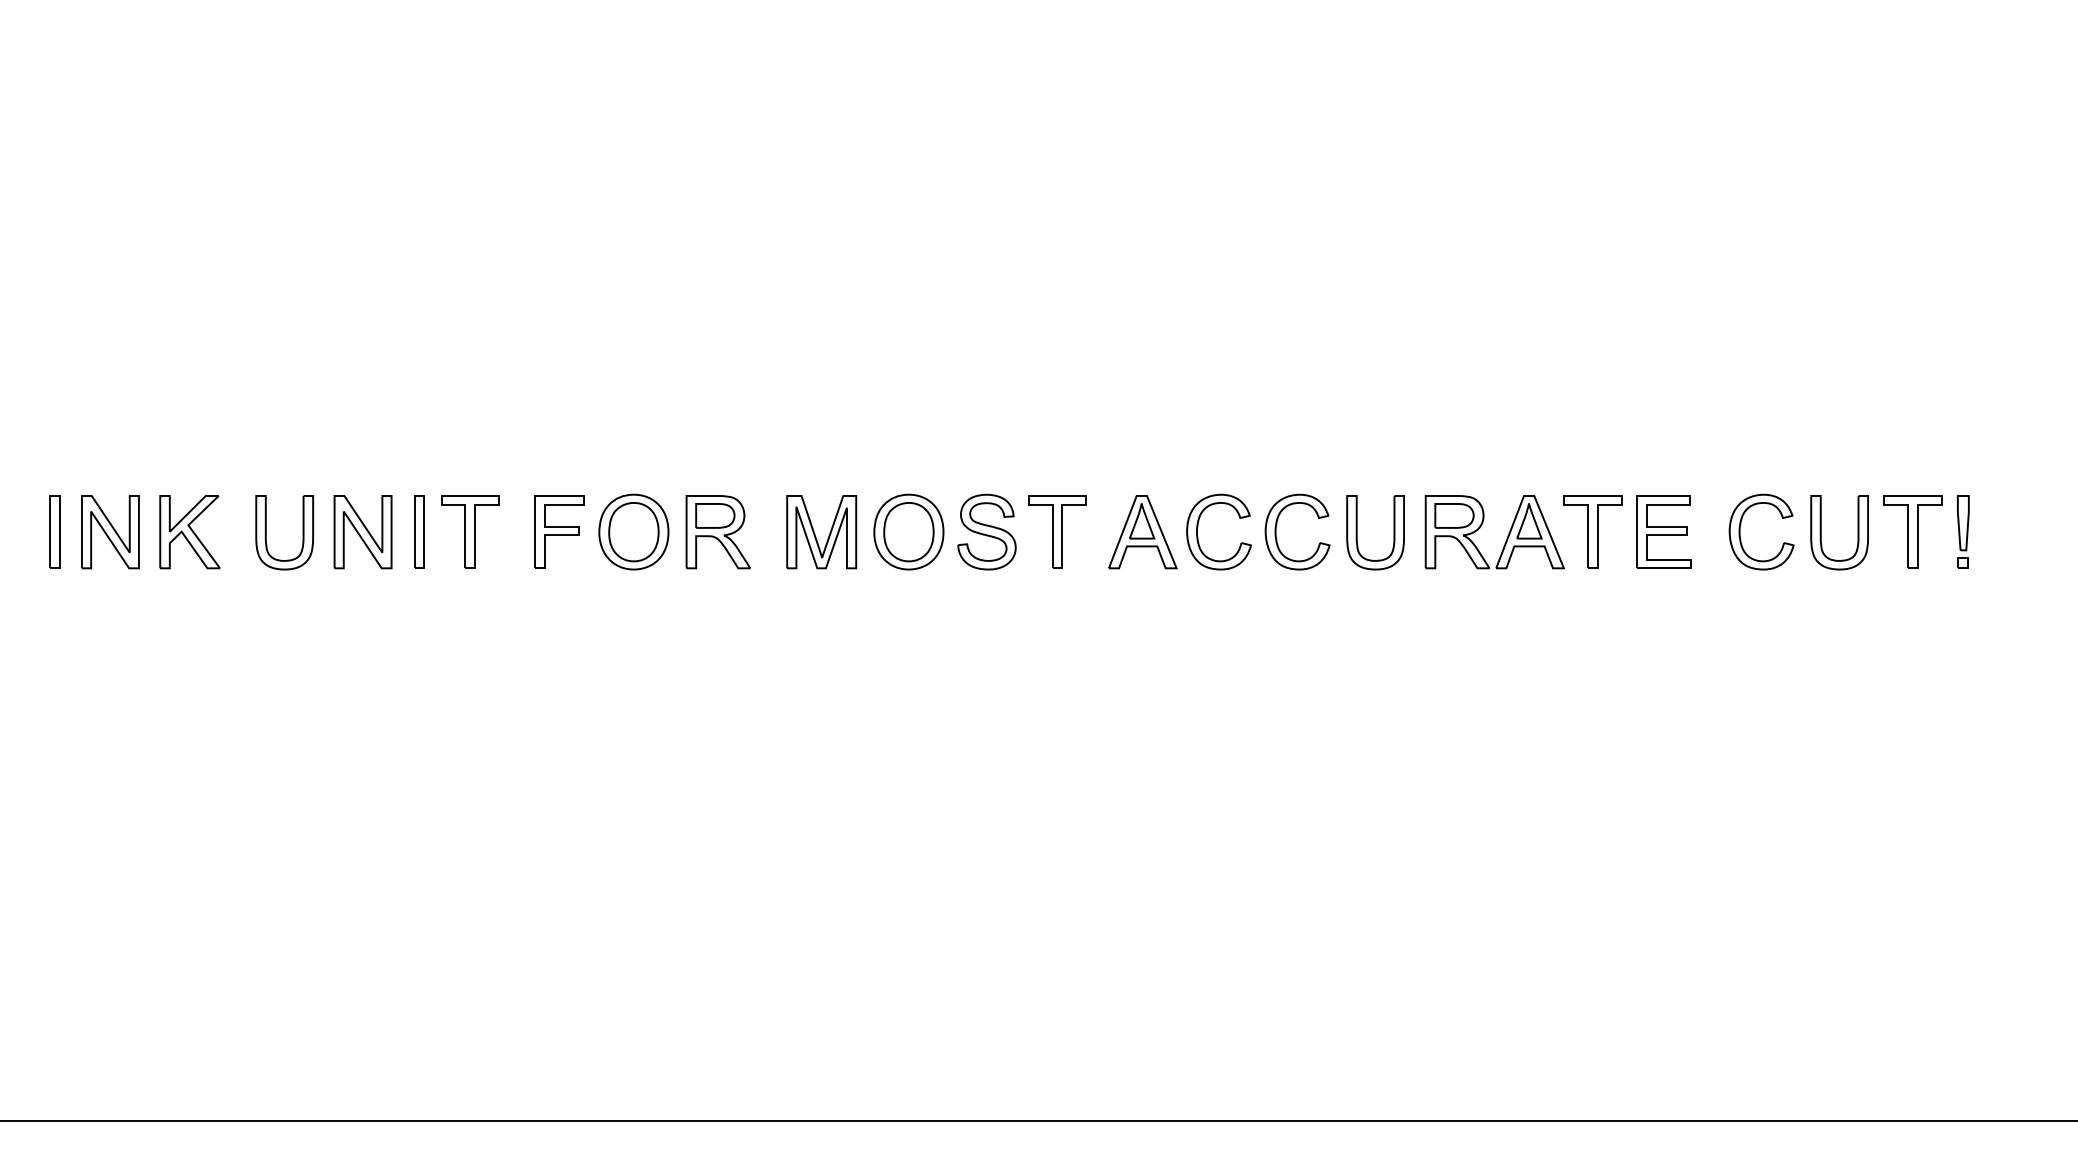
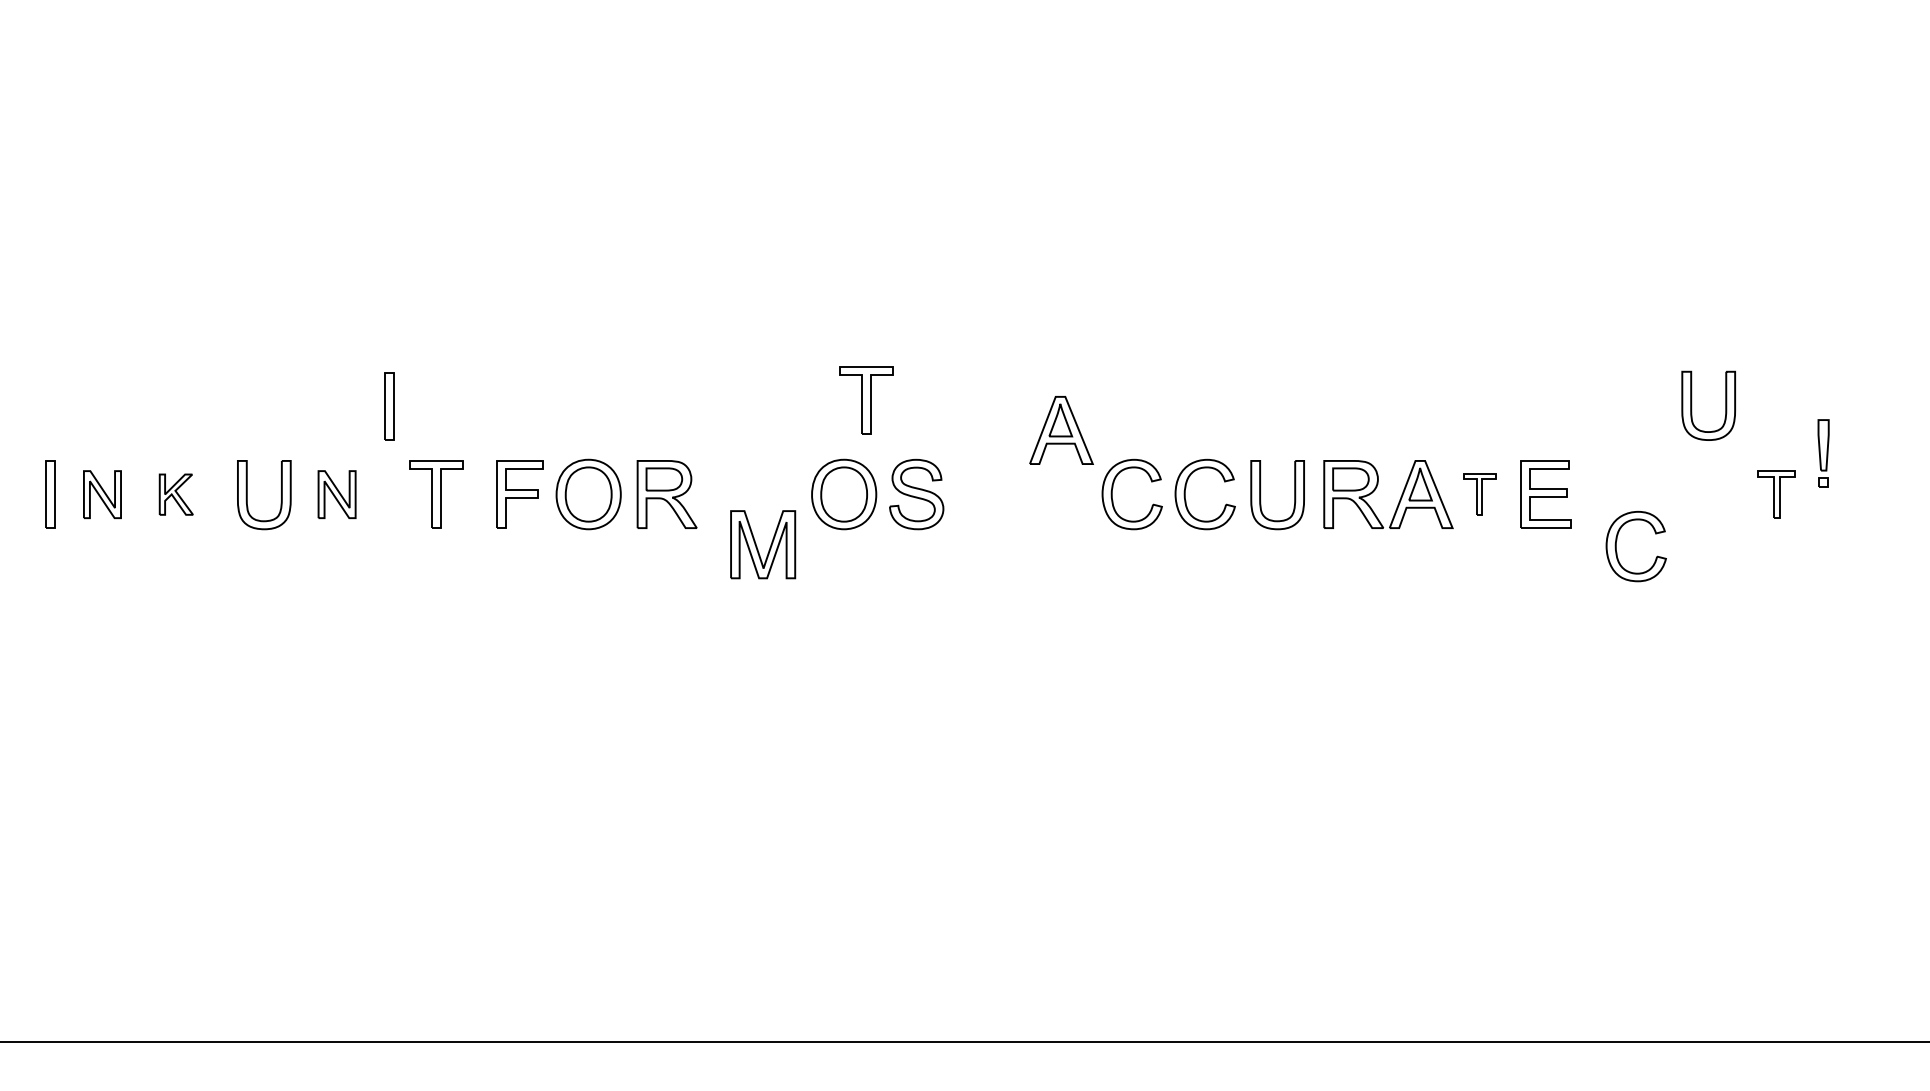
part: (419, 531) -> (389, 405), moved
part: (1057, 531) -> (866, 400), moved
part: (1592, 531) -> (1479, 493), size x0.6
part: (1740, 531) -> (1616, 545), moved
part: (1912, 531) -> (1776, 493), size x0.7
part: (1963, 531) -> (1823, 453), moved
part: (110, 532) -> (102, 494), size x0.7
part: (189, 532) -> (175, 494), size x0.6
part: (362, 532) -> (336, 494), size x0.7
part: (1142, 532) -> (1061, 430), moved
part: (1821, 532) -> (1691, 405), moved
part: (815, 533) -> (757, 545), moved

